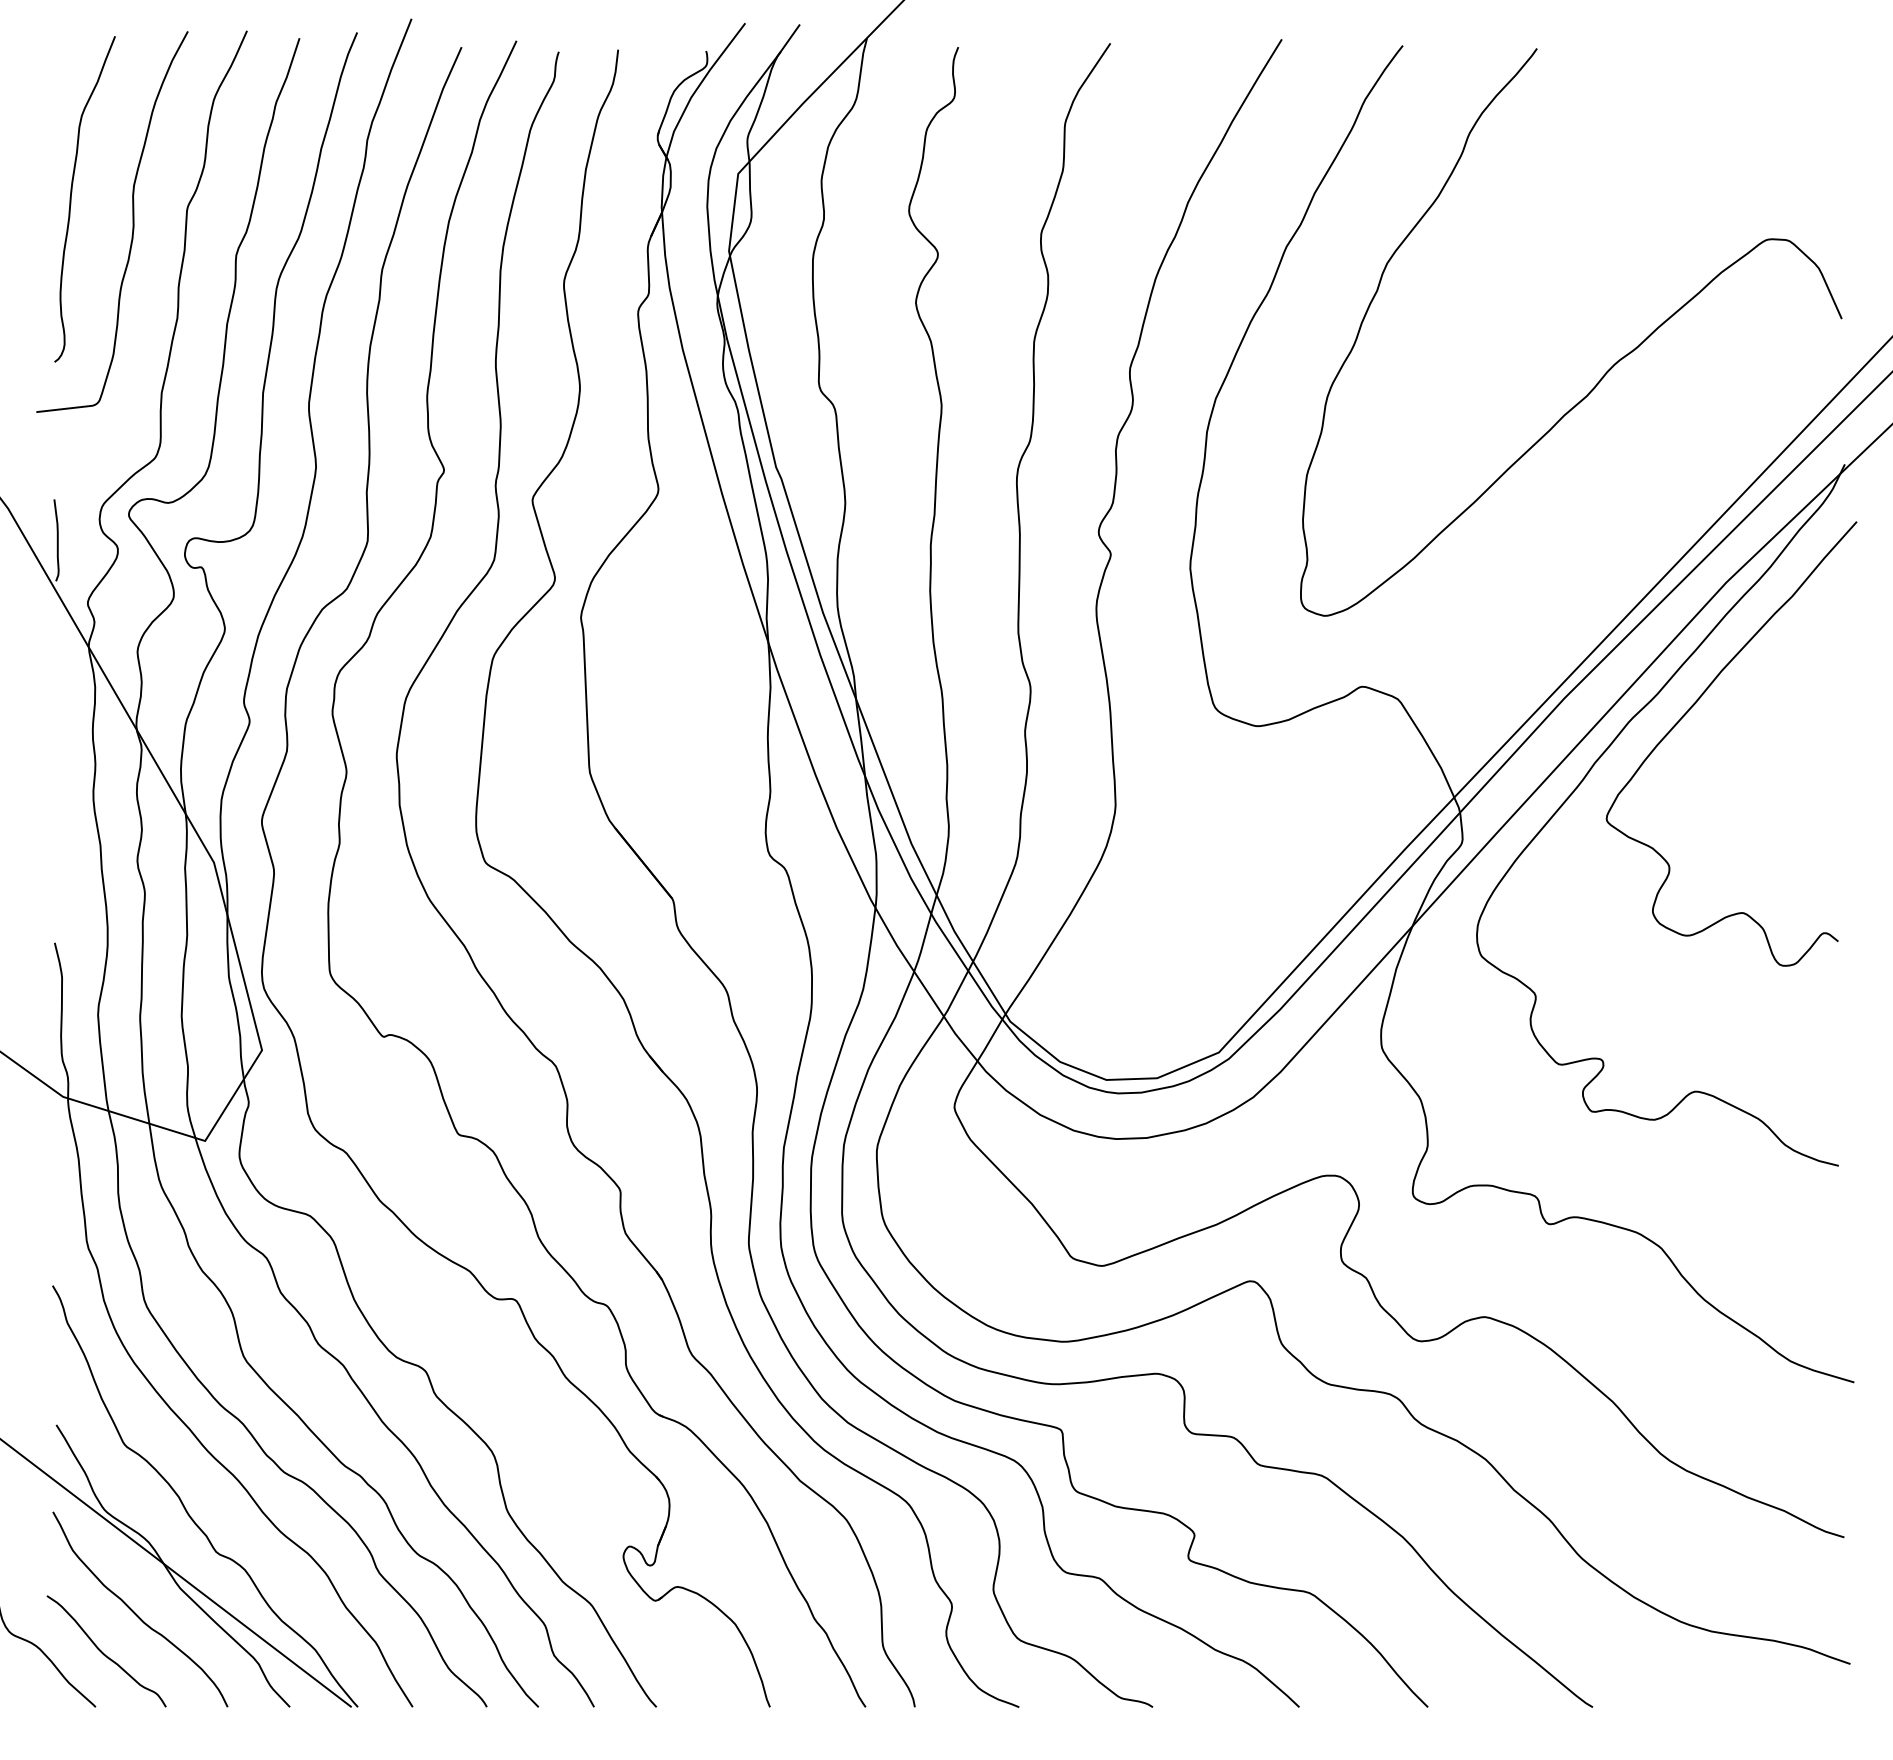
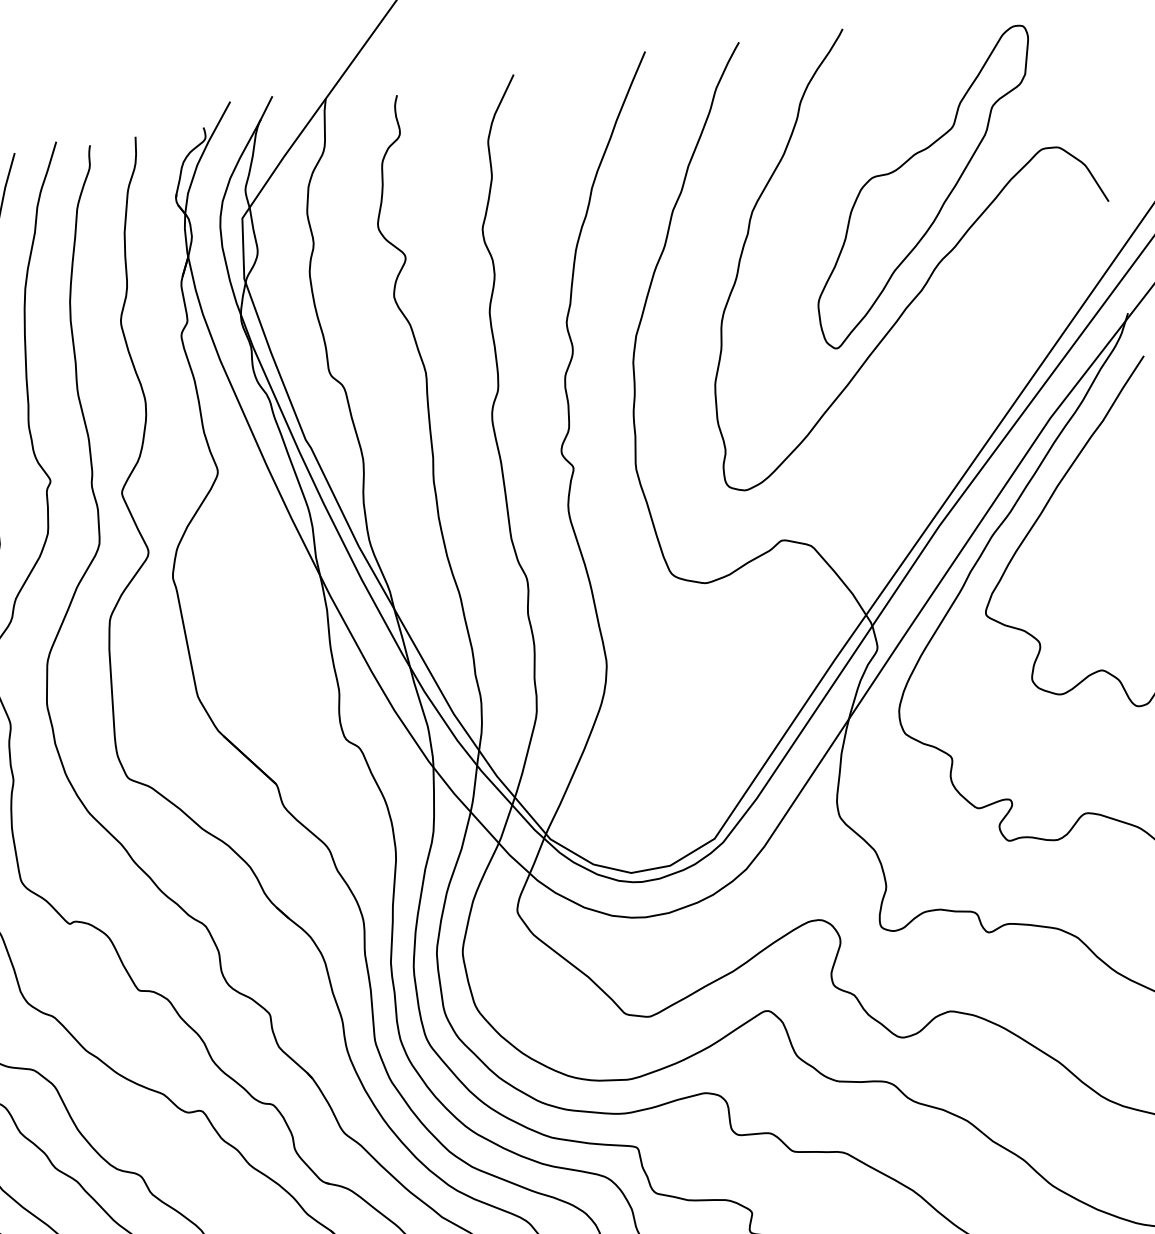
part: (1611, 265) -> (925, 187), added

